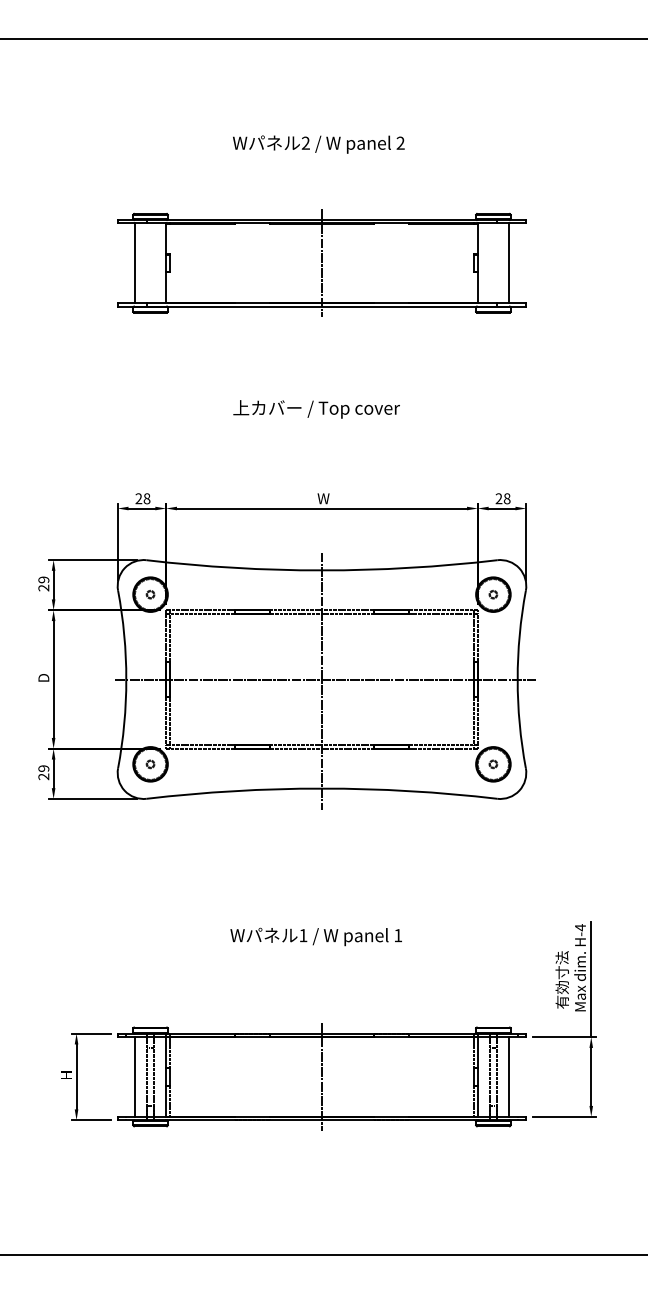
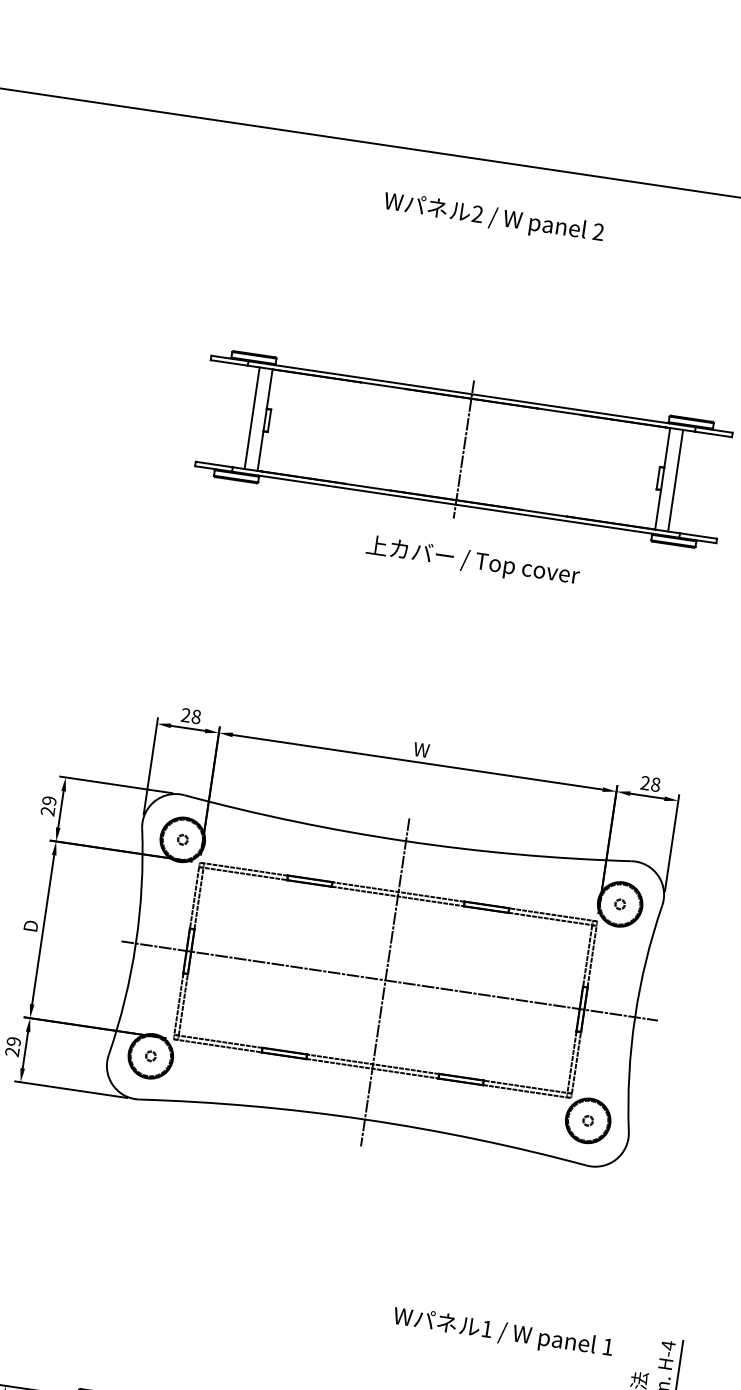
text: (318, 144) -> (493, 218), moved
line: (135, 263) -> (252, 418), moved
line: (509, 263) -> (676, 481), moved
text: (316, 409) -> (472, 561), moved
text: (315, 936) -> (502, 1332), moved

